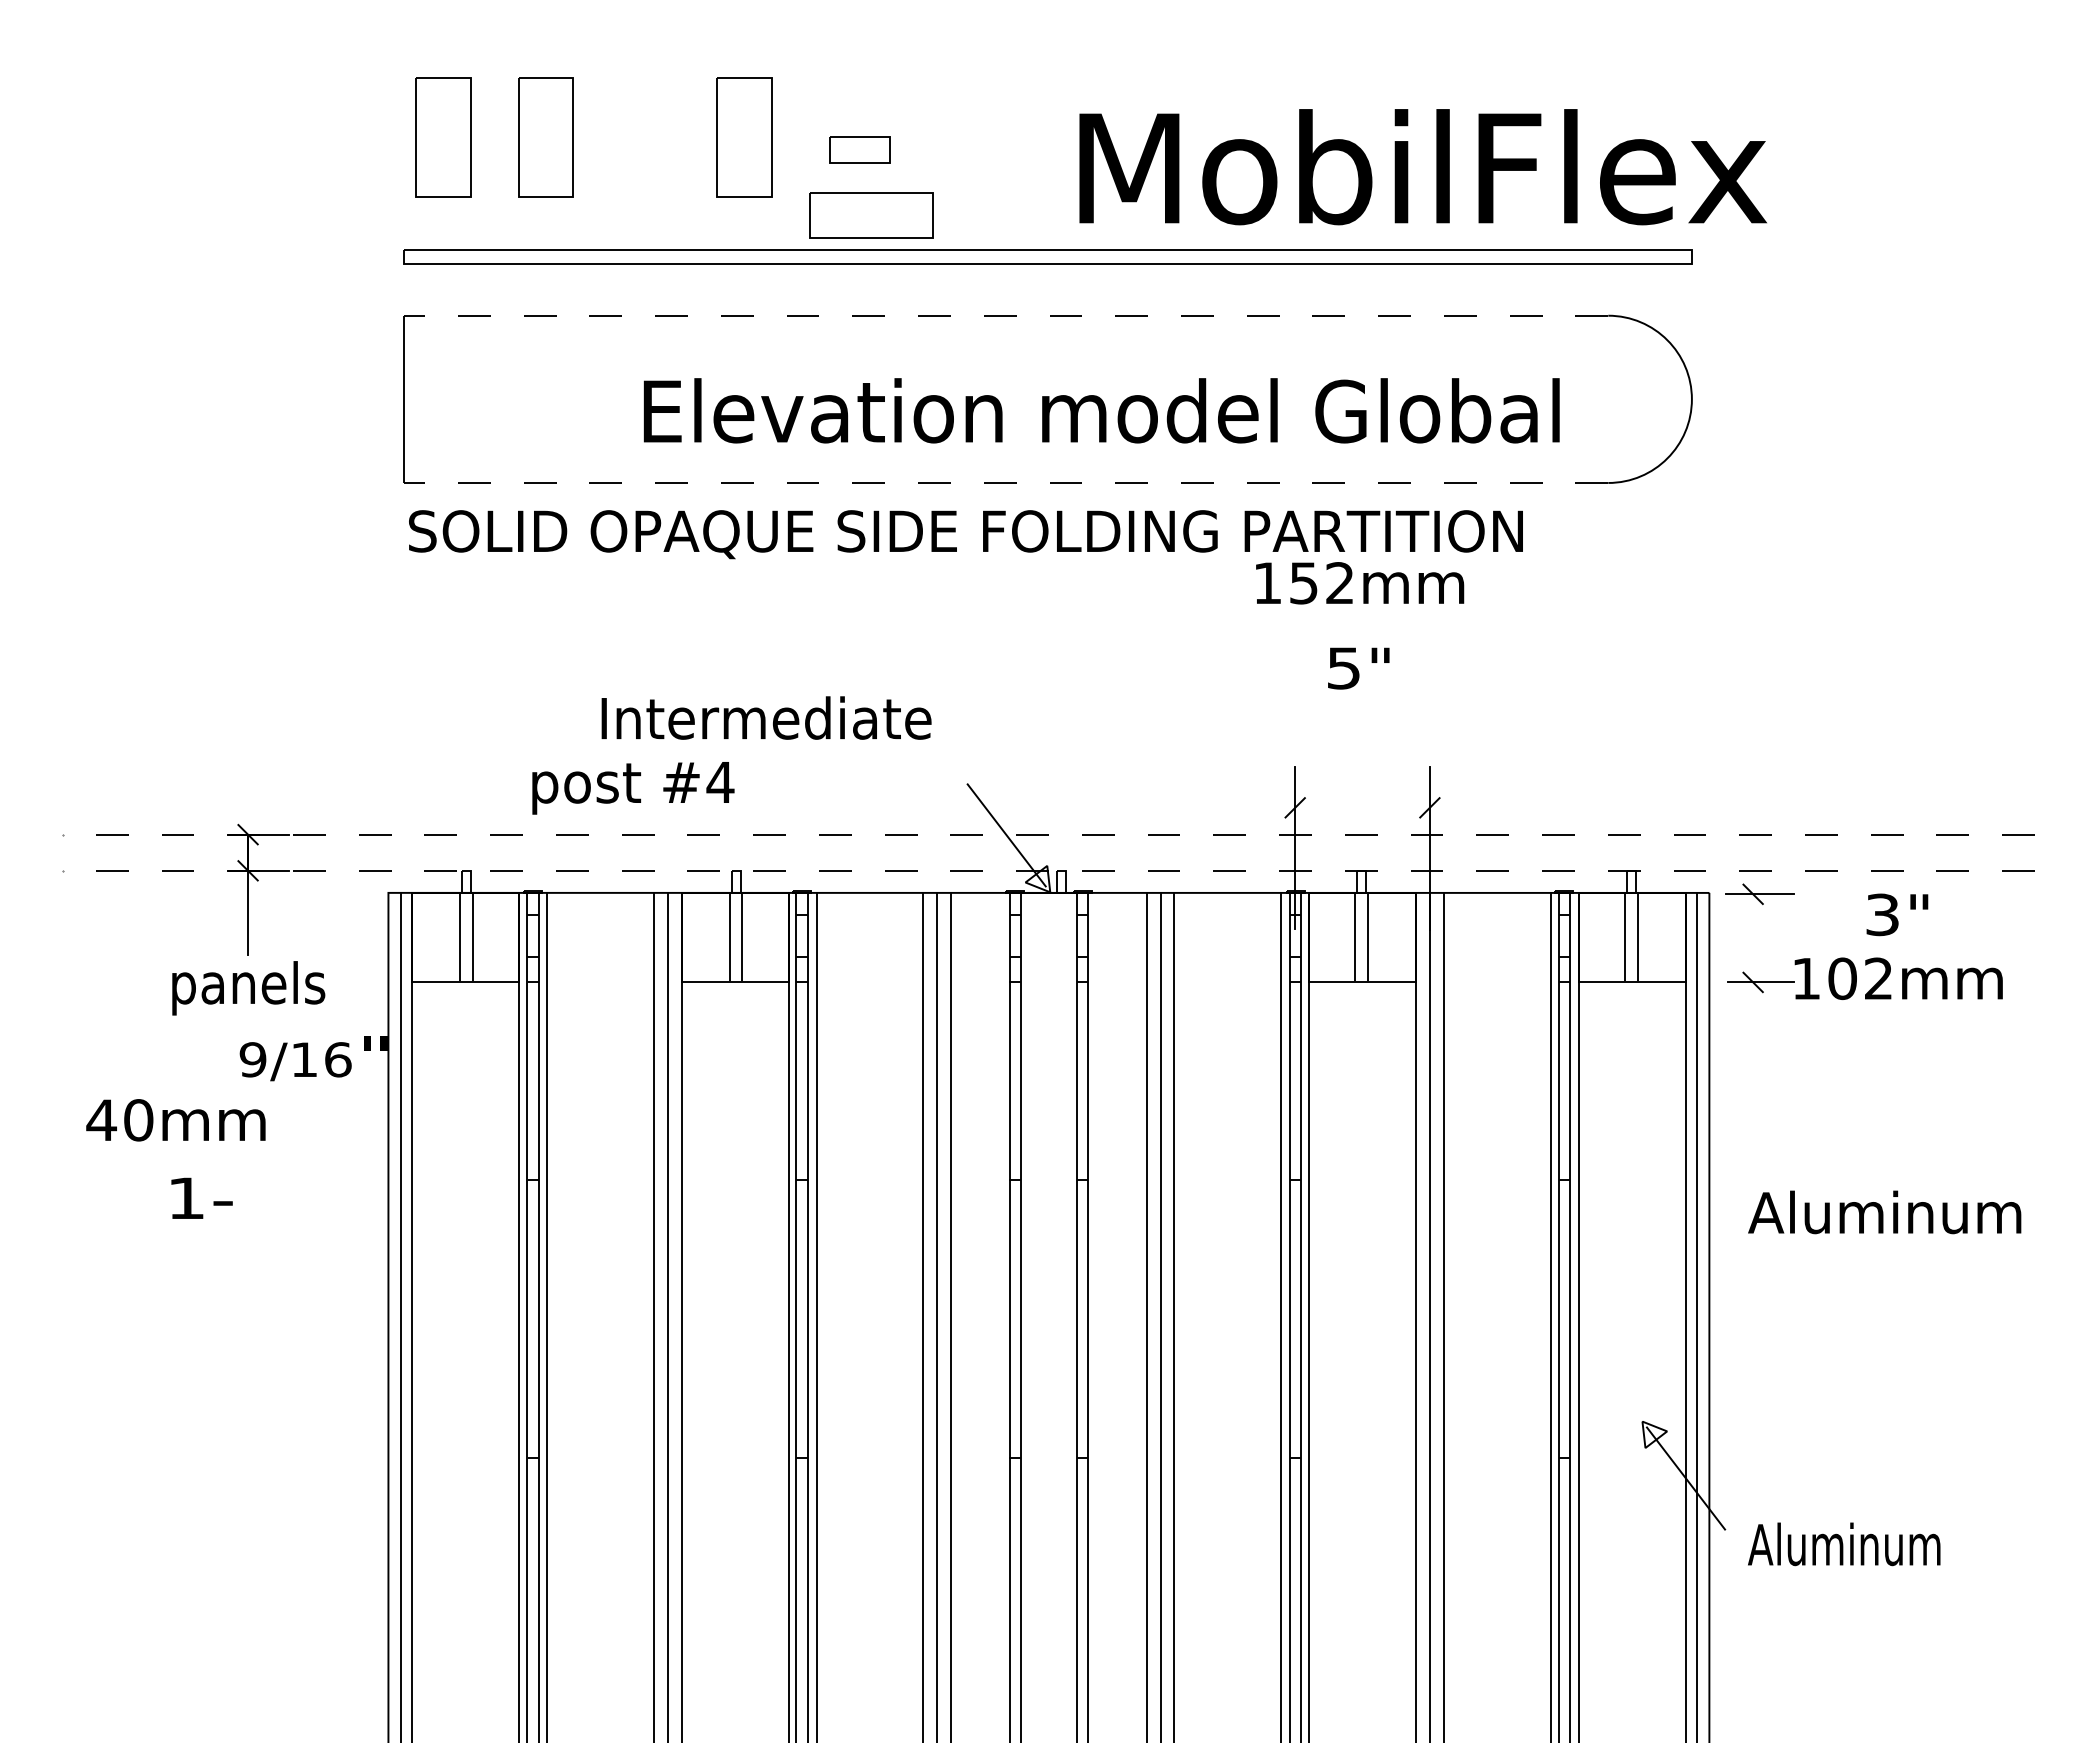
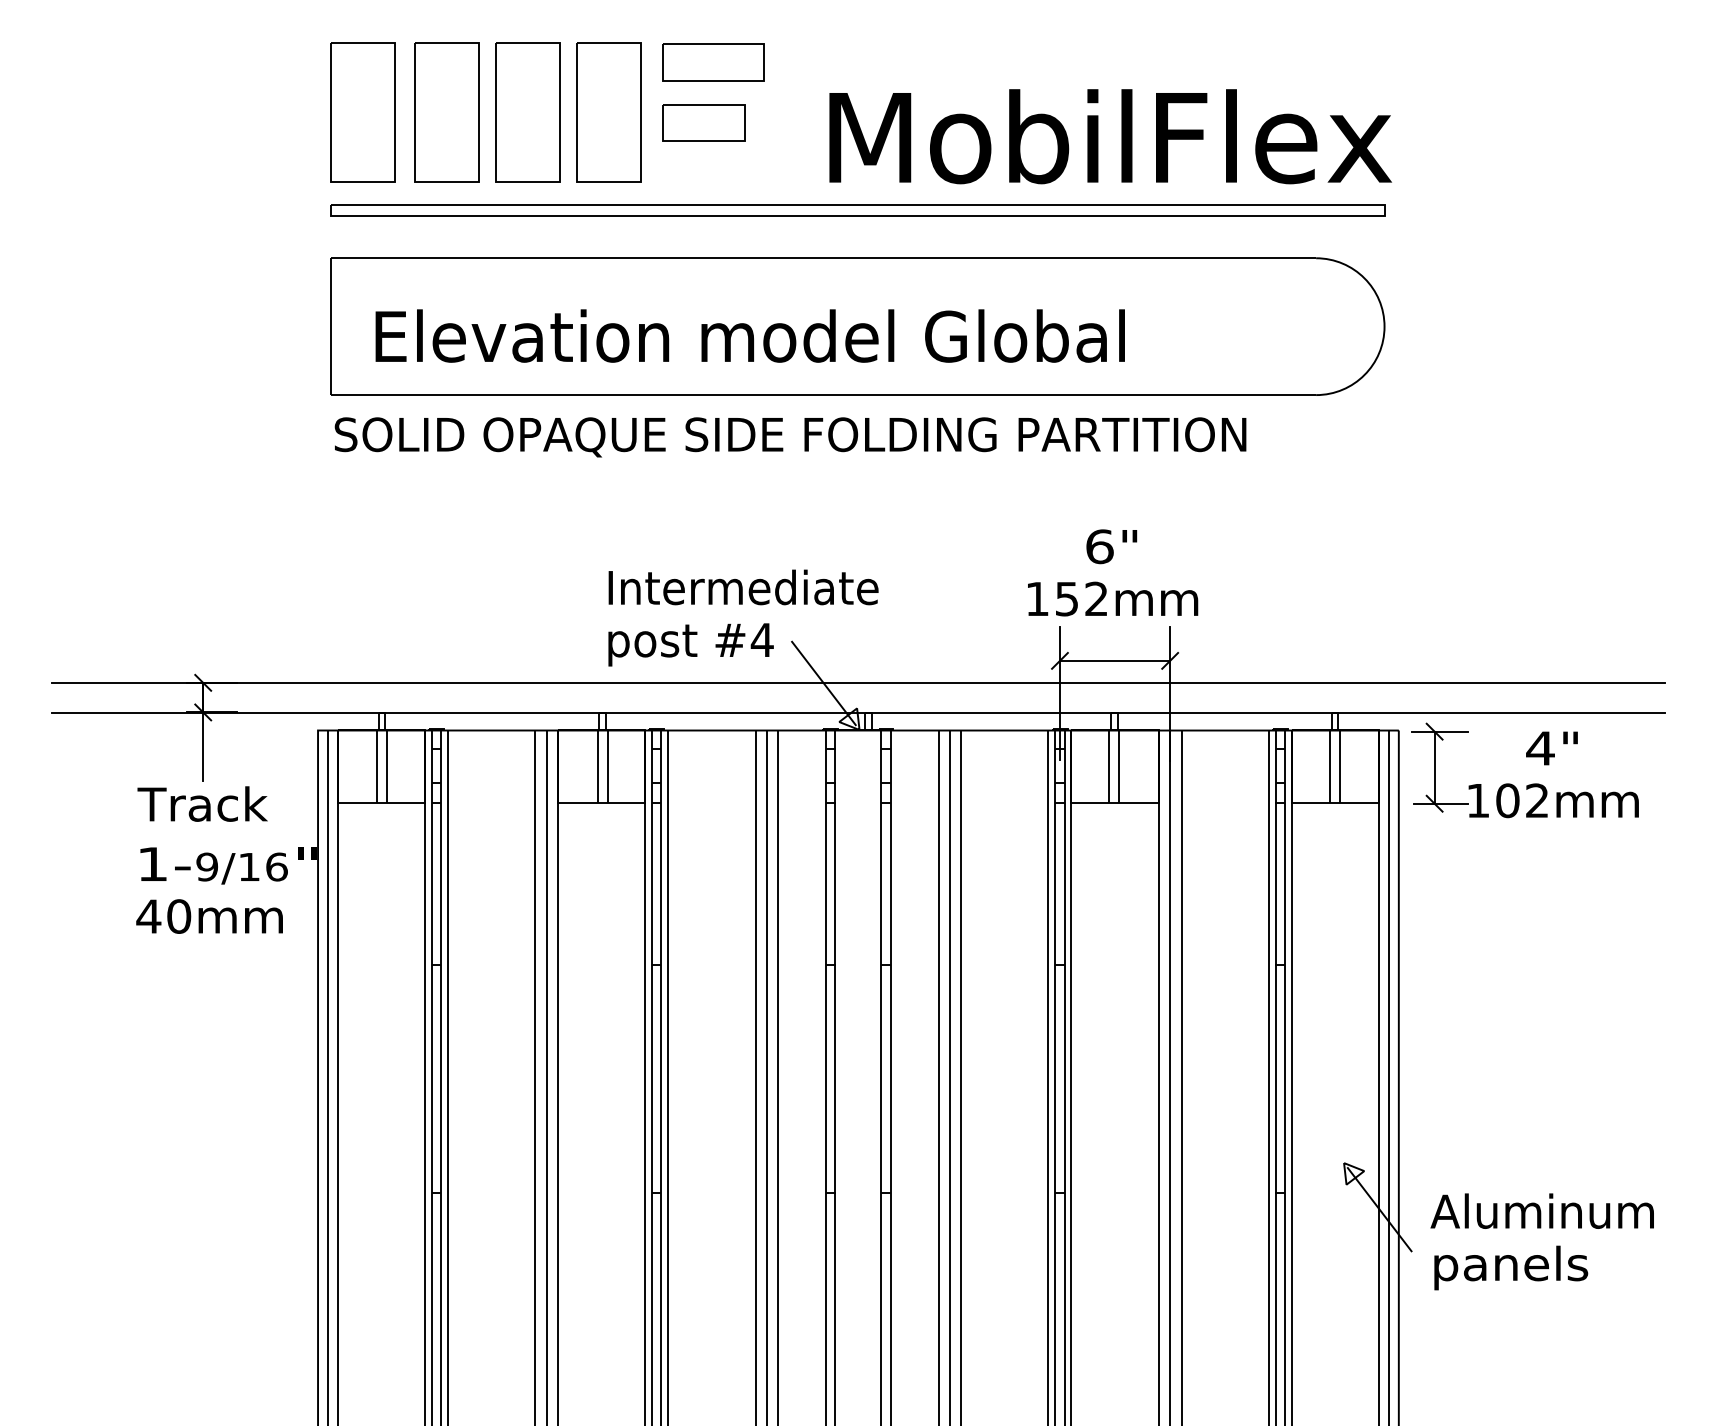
part: (442, 136) -> (362, 111), size x1.43
part: (545, 136) -> (446, 111), size x1.43
part: (644, 136) -> (527, 111), added
part: (744, 136) -> (609, 111), size x1.43
part: (859, 149) -> (703, 122), size x1.67
text: (1422, 167) -> (1110, 136), moved
part: (871, 215) -> (713, 62), moved
line: (1005, 315) -> (822, 258), dashed -> solid
text: (1101, 410) -> (750, 335), moved
line: (1005, 482) -> (822, 394), dashed -> solid
text: (1360, 583) -> (1113, 599), moved
text: (1344, 668) -> (1100, 546), 5" -> 6"
text: (766, 717) -> (743, 586), moved
text: (633, 788) -> (691, 645), moved
line: (1362, 807) -> (1115, 660), added
line: (1048, 835) -> (858, 683), dashed -> solid
line: (1048, 871) -> (858, 713), dashed -> solid
text: (1882, 914) -> (1540, 748), 3" -> 4"
line: (1753, 938) -> (1434, 767), added
text: (247, 988) -> (202, 808), panels -> Track
text: (175, 1120) -> (209, 916), moved
text: (201, 1197) -> (165, 863), moved
text: (1884, 1212) -> (1542, 1211), moved
text: (1844, 1549) -> (1509, 1267), Aluminum -> panels

